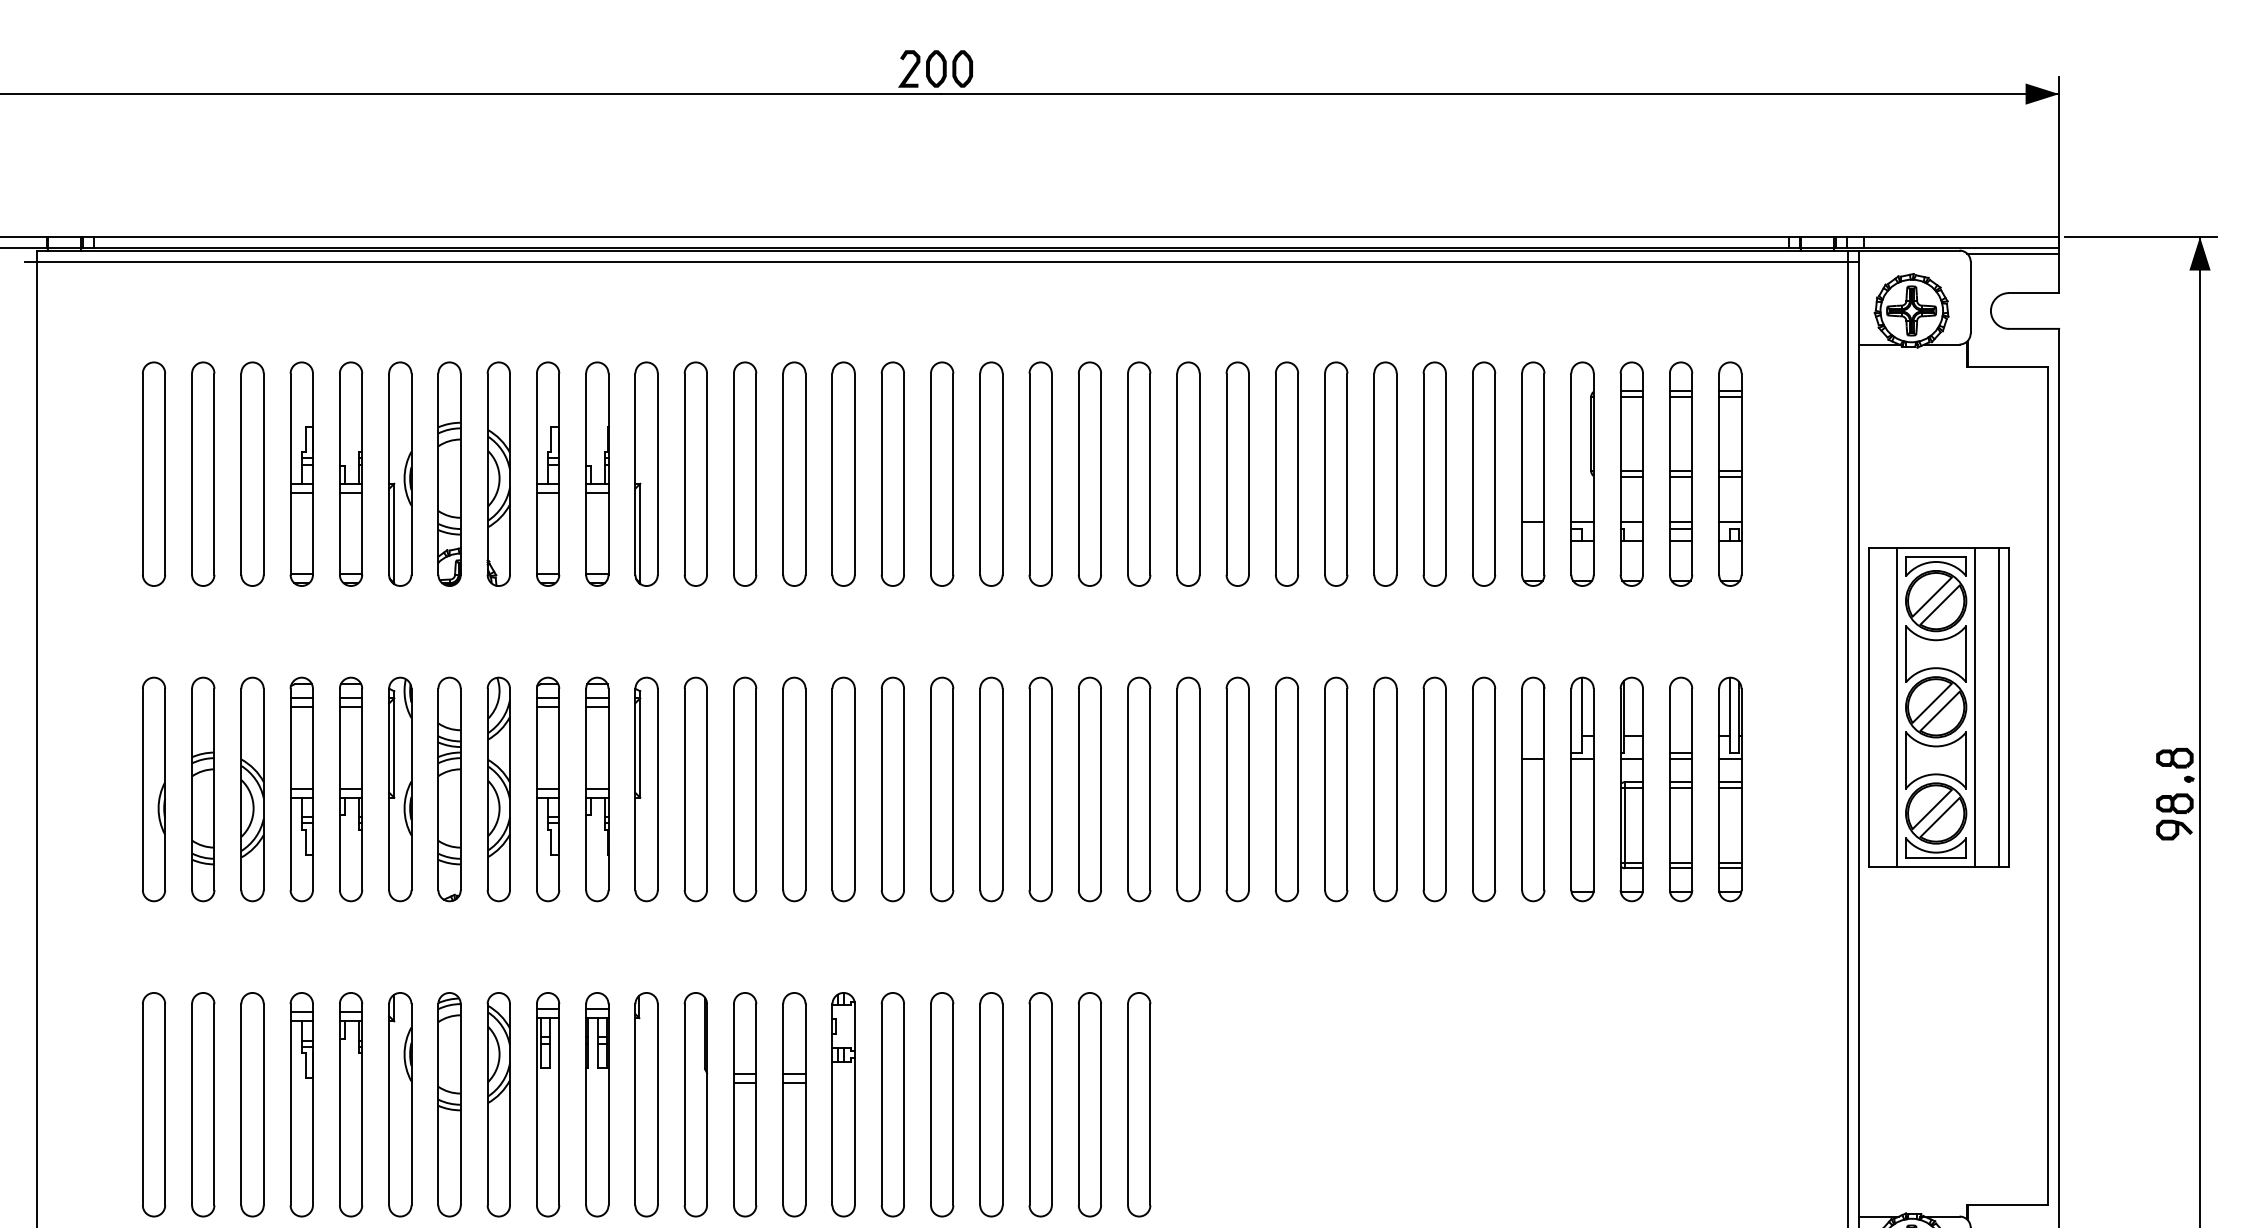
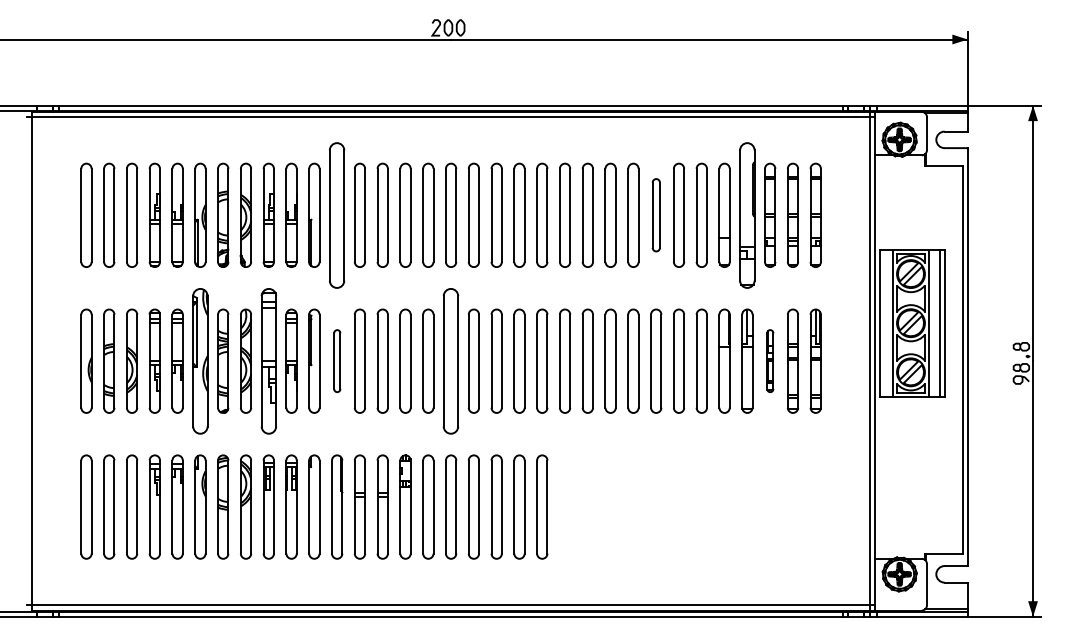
part: (696, 472) -> (337, 214), size x1.4
part: (1386, 472) -> (656, 214), size x0.7
part: (1582, 472) -> (747, 214), size x1.4
part: (400, 787) -> (200, 360), size x1.4
part: (547, 787) -> (268, 360), size x1.4
part: (696, 787) -> (337, 360), size x0.6
part: (942, 787) -> (451, 360), size x1.4
part: (1632, 787) -> (770, 360), size x0.6

